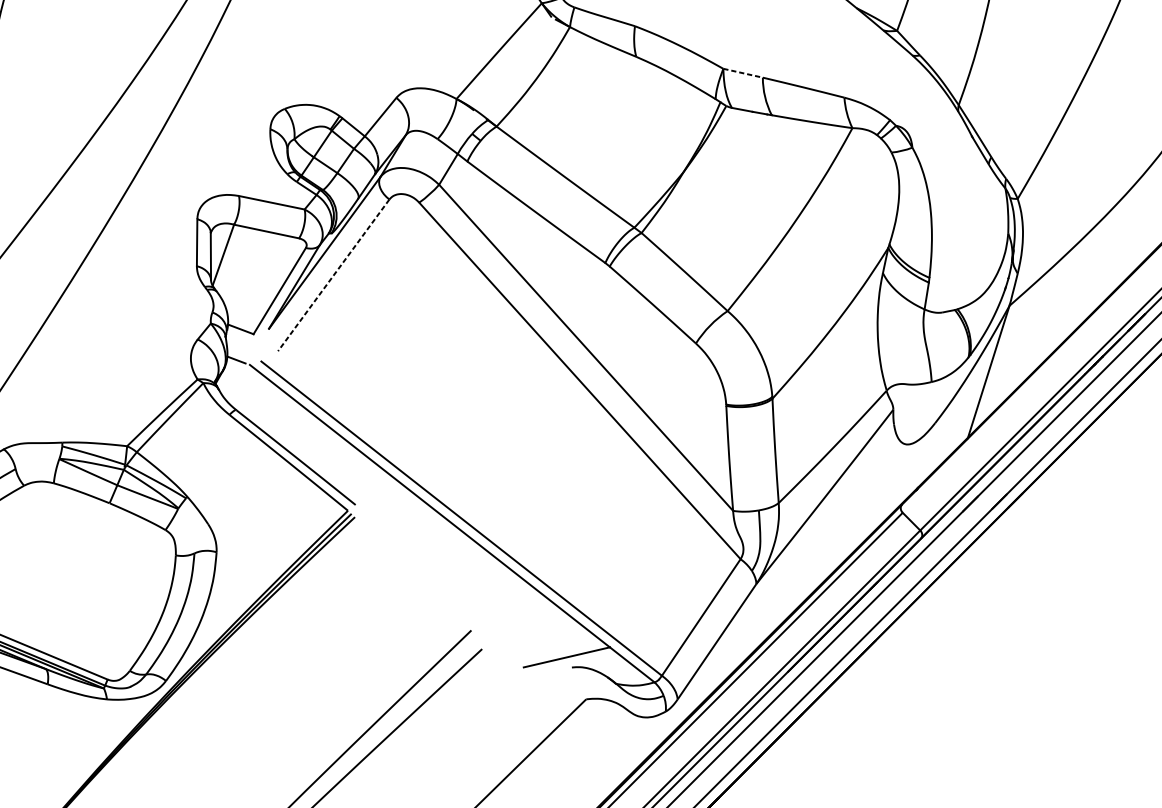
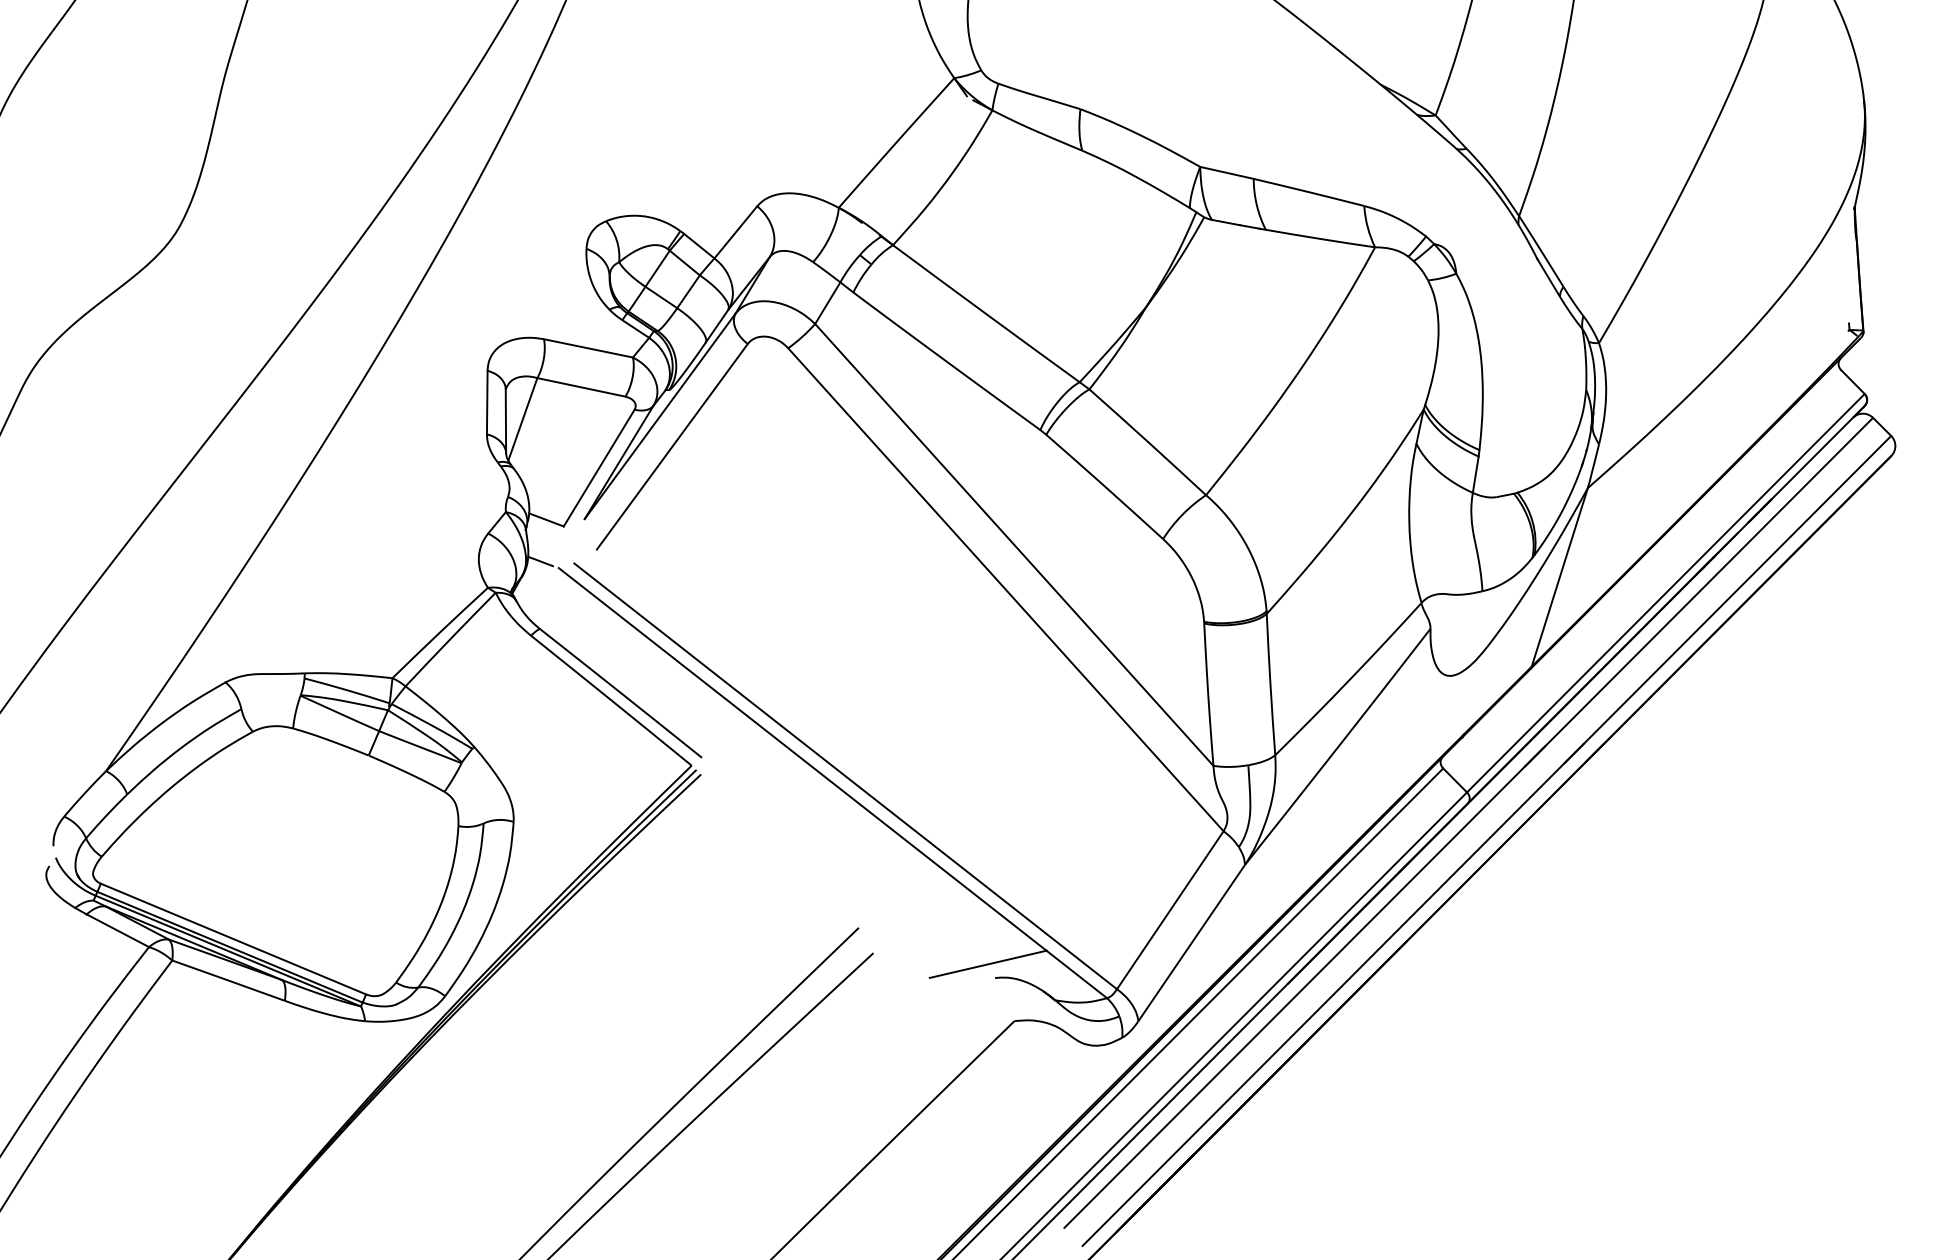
line: (743, 73) -> (1227, 173), dashed -> solid
line: (333, 275) -> (672, 447), dashed -> solid

